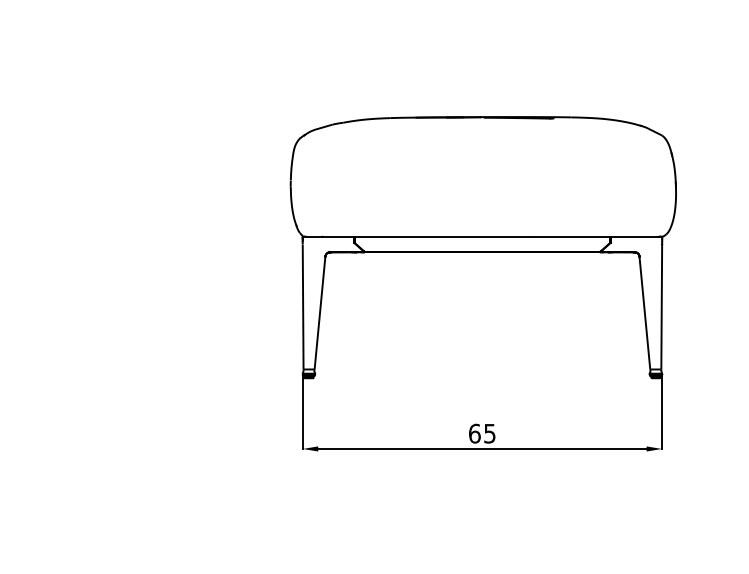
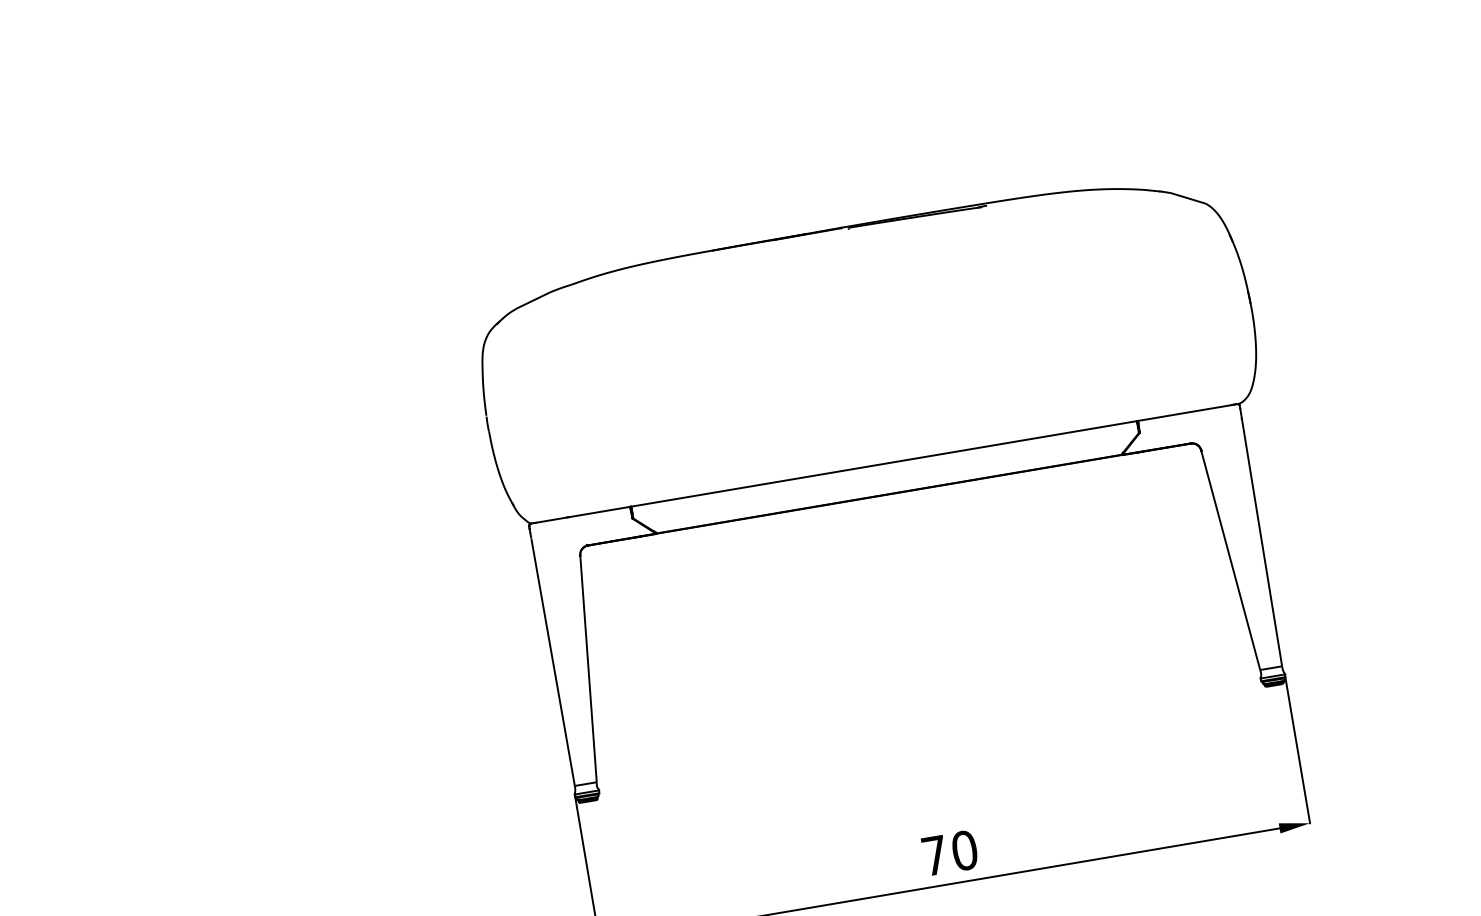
text: (482, 433) -> (949, 852), 65 -> 70

